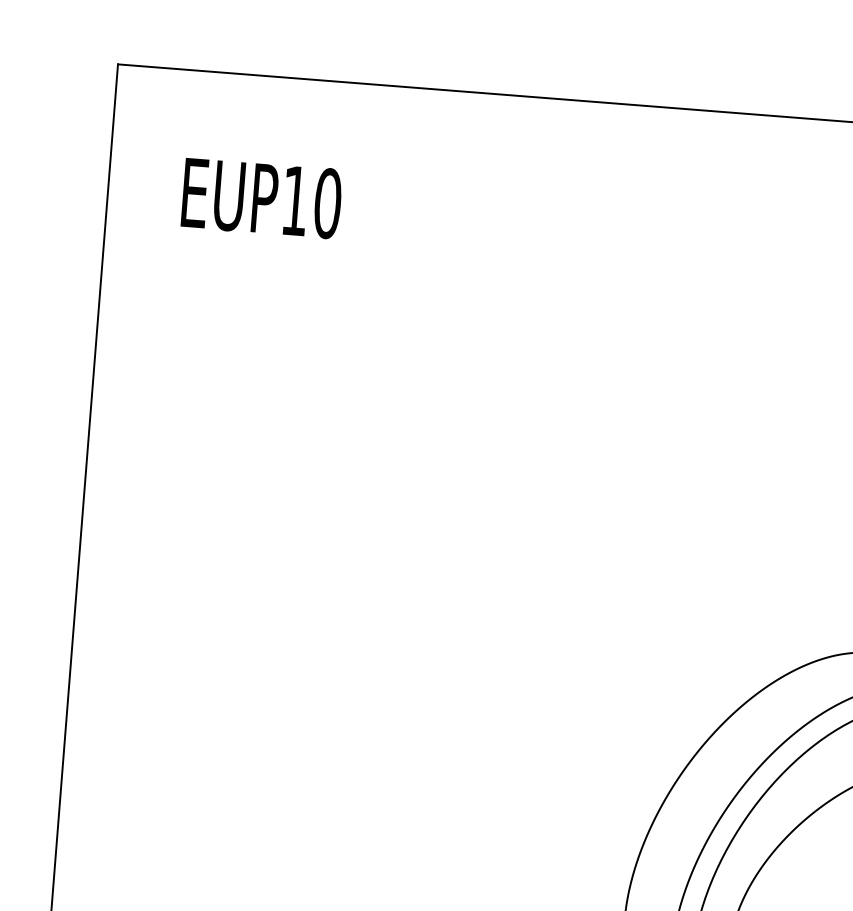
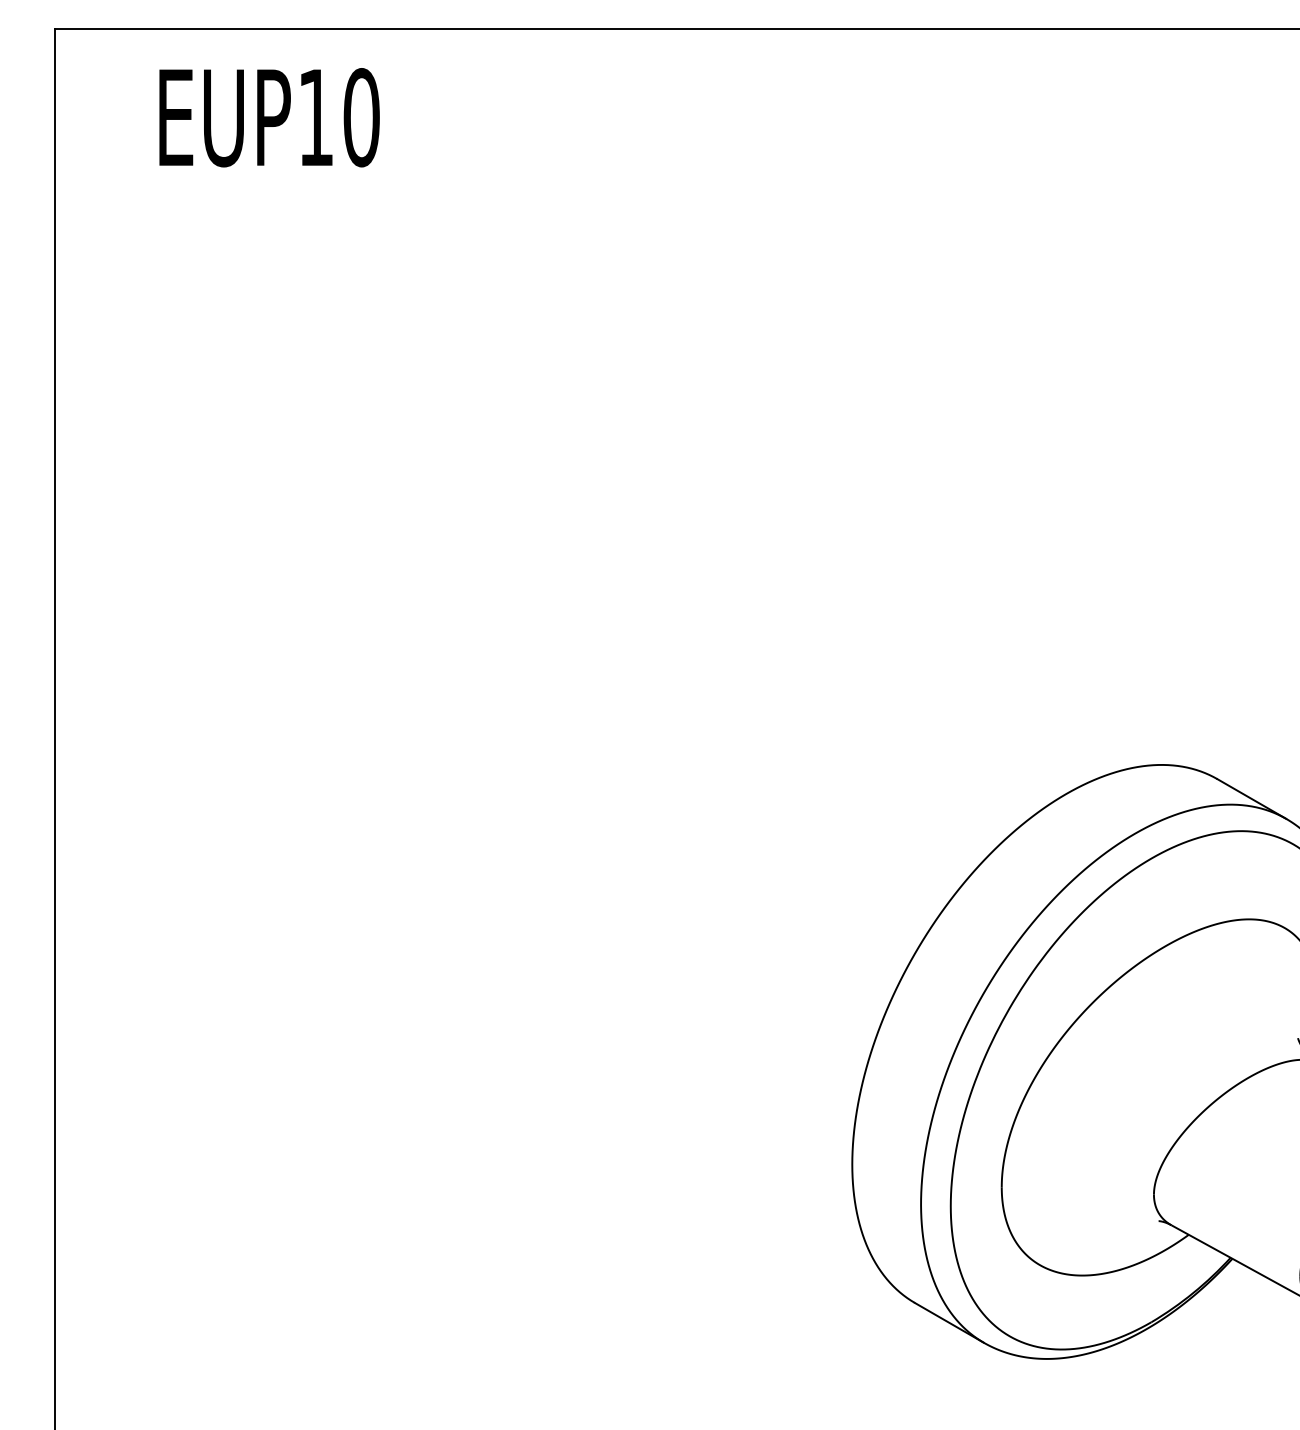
text: (261, 198) -> (269, 117), moved

